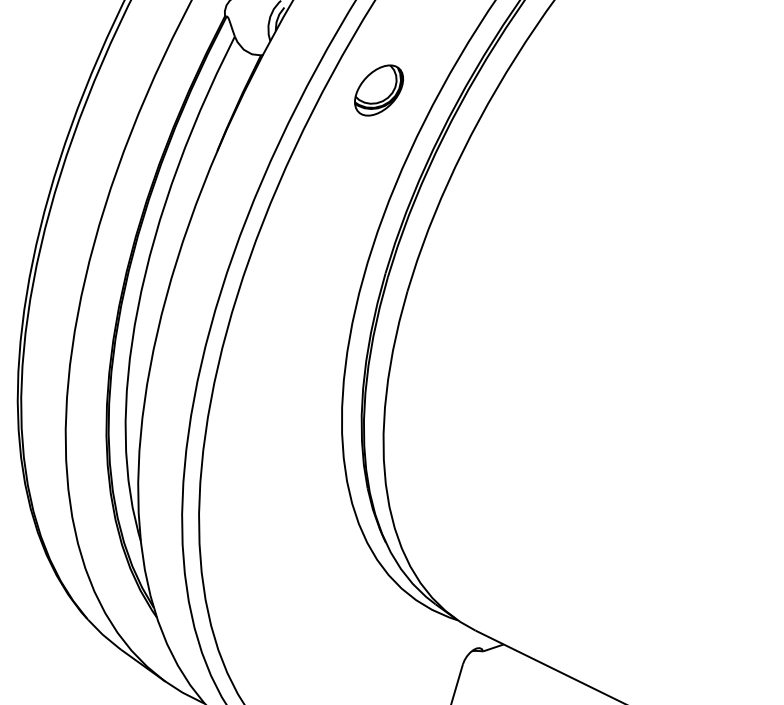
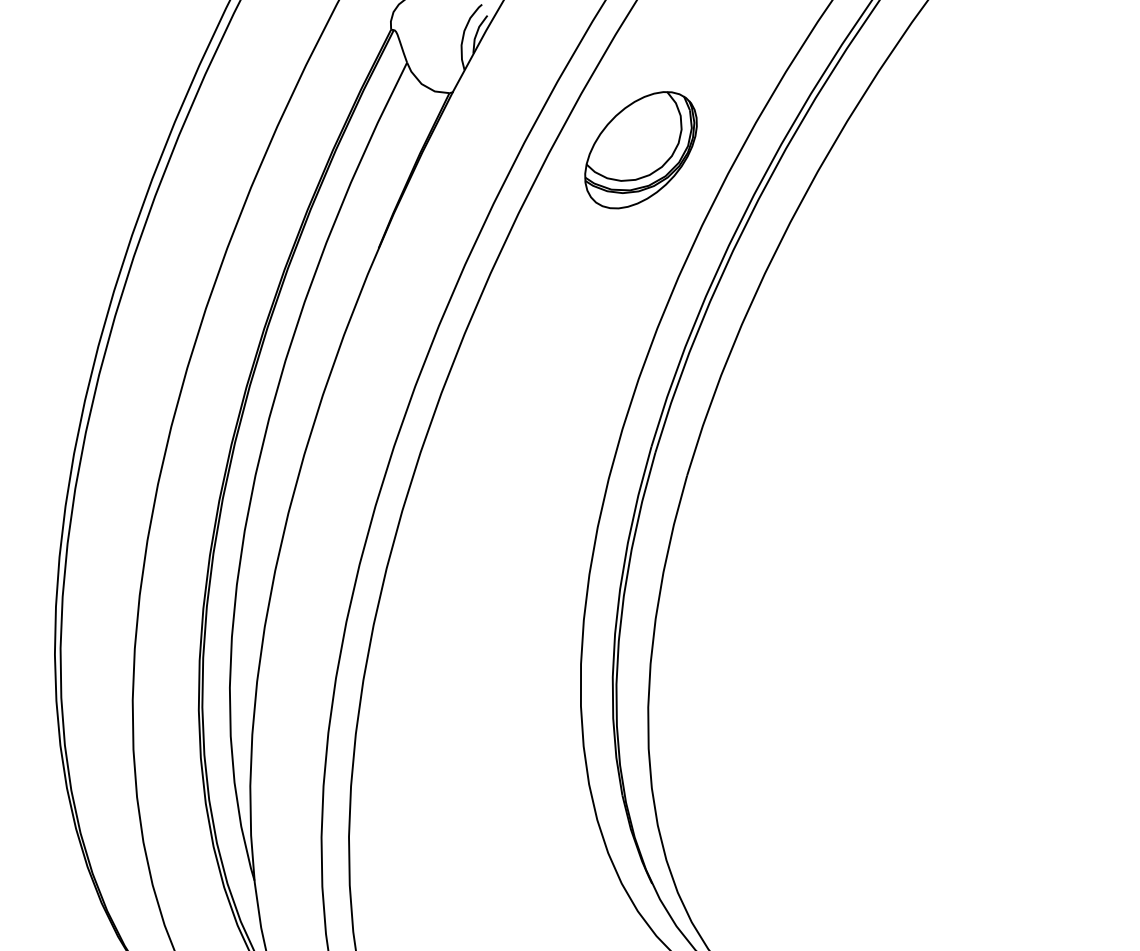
part: (378, 90) -> (640, 150), size x1.43

